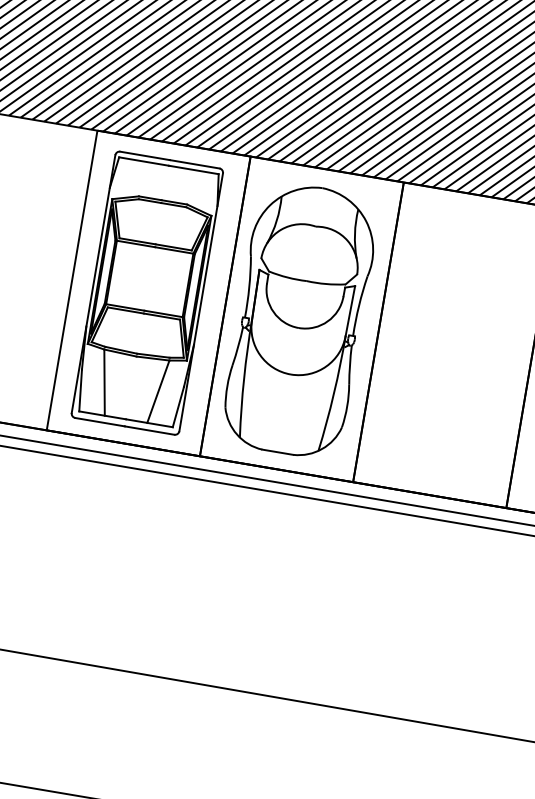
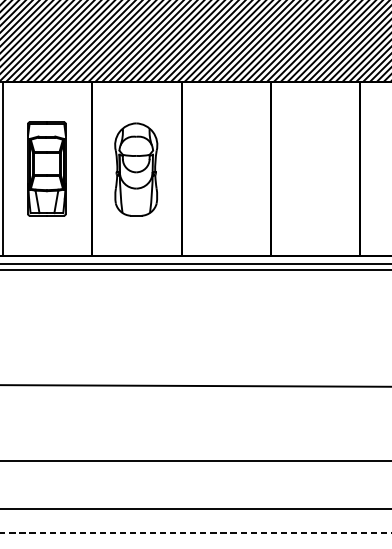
part: (146, 292) -> (46, 168), size x0.6
part: (300, 320) -> (136, 169), size x0.6

